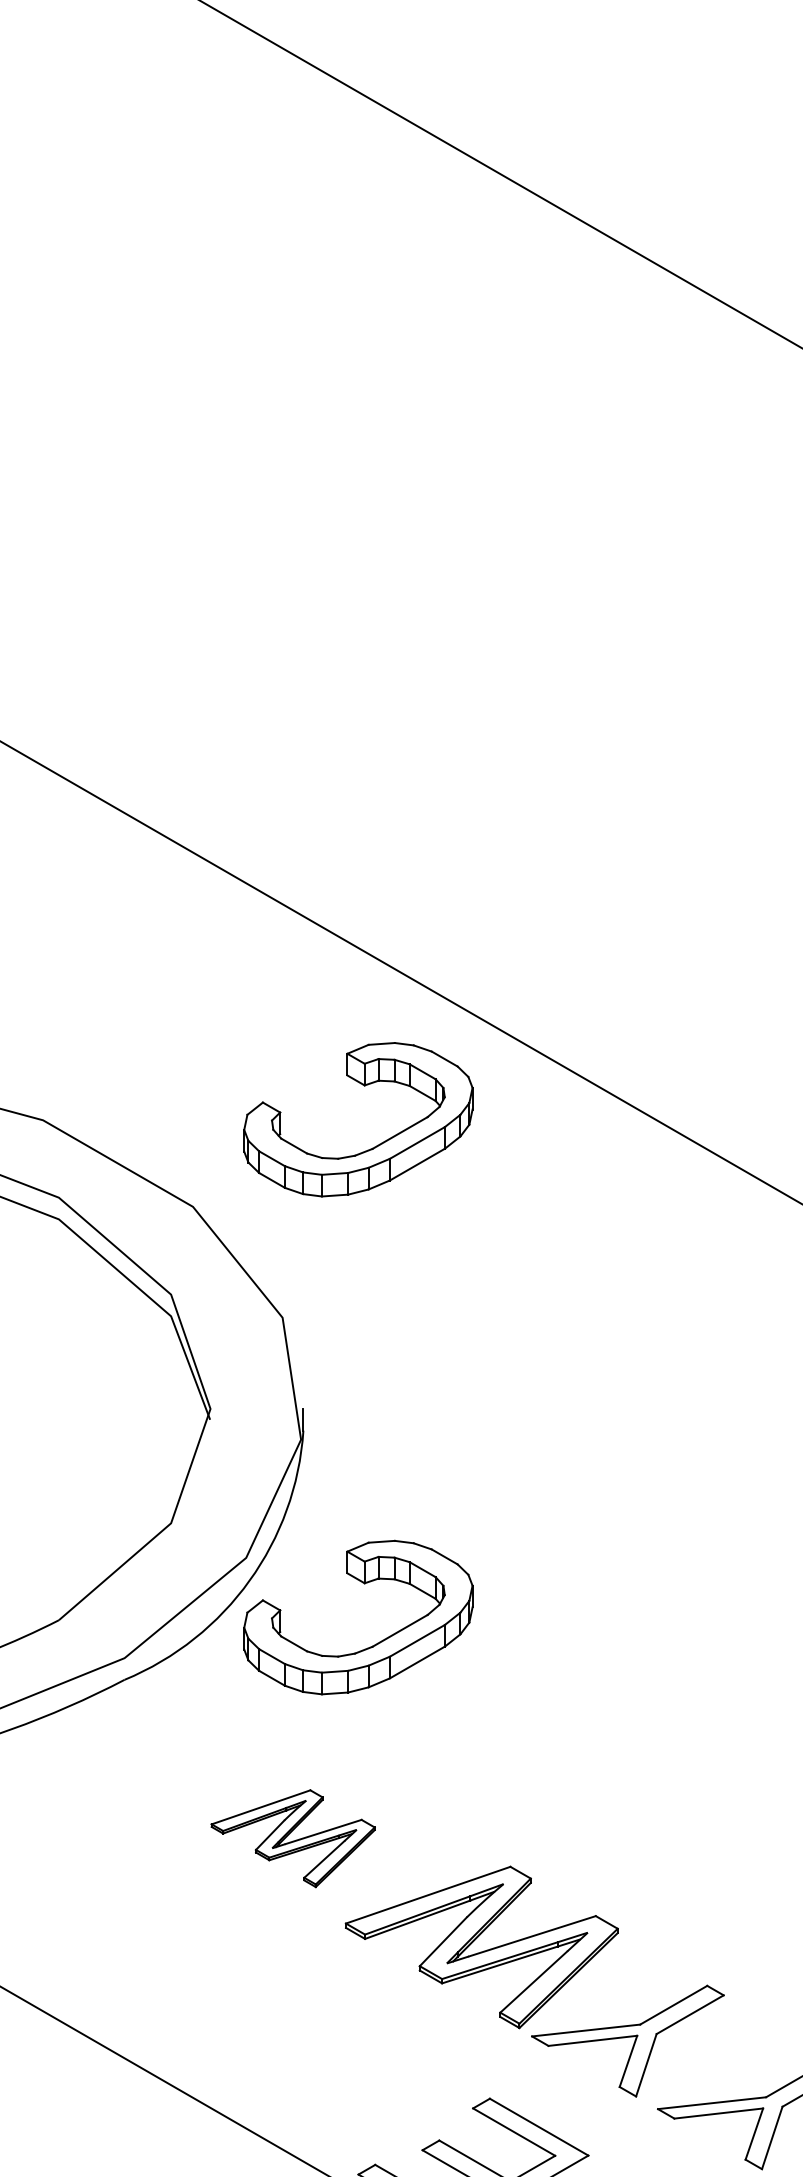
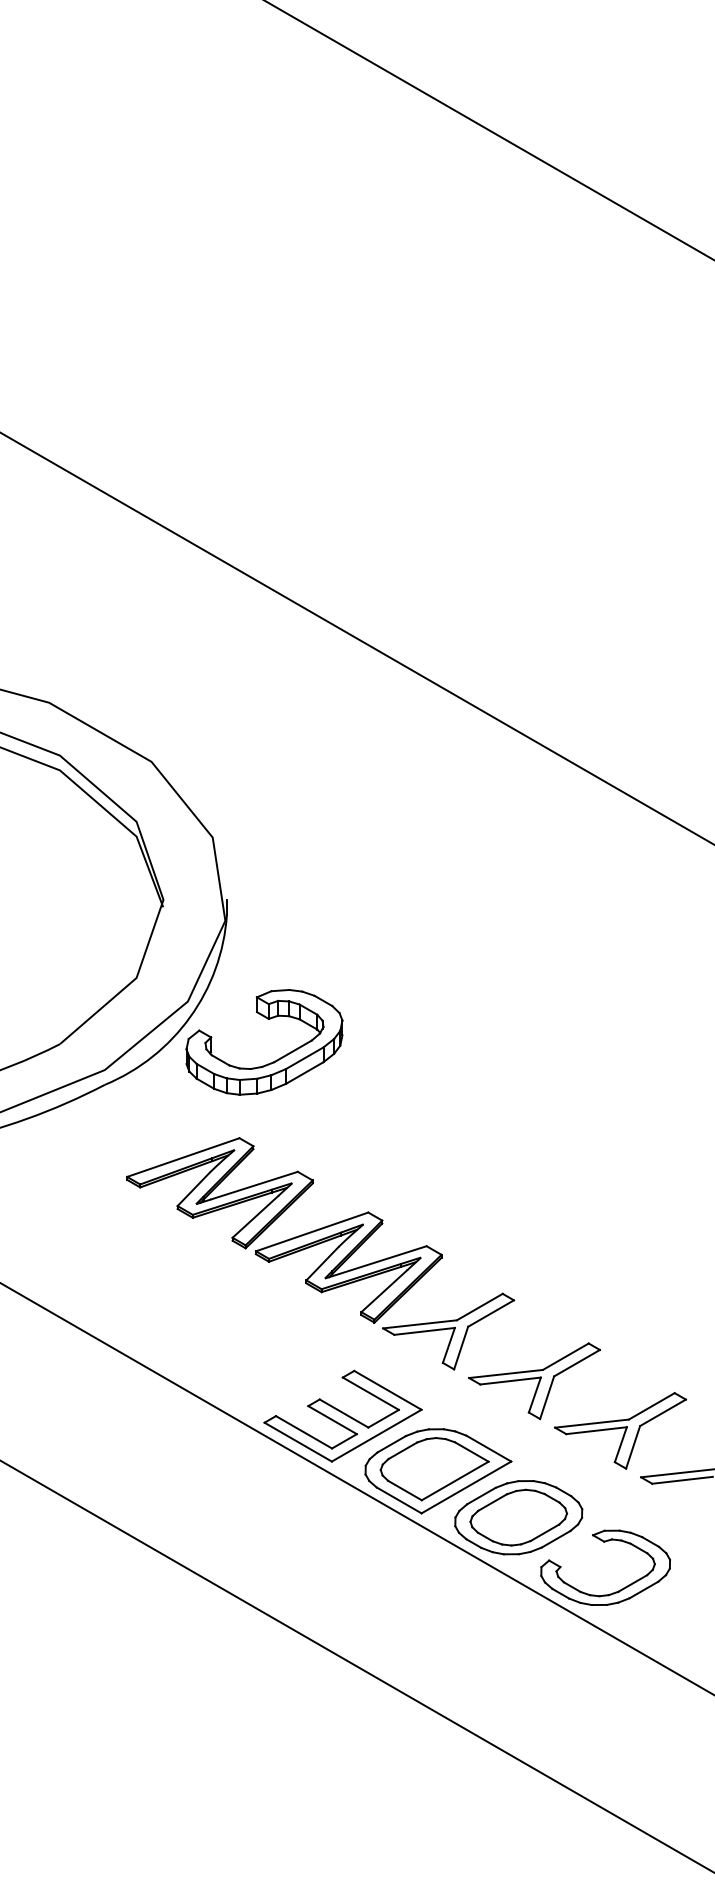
part: (370, 1147) -> (272, 721), removed
part: (292, 1838) -> (219, 1193), size x1.67

